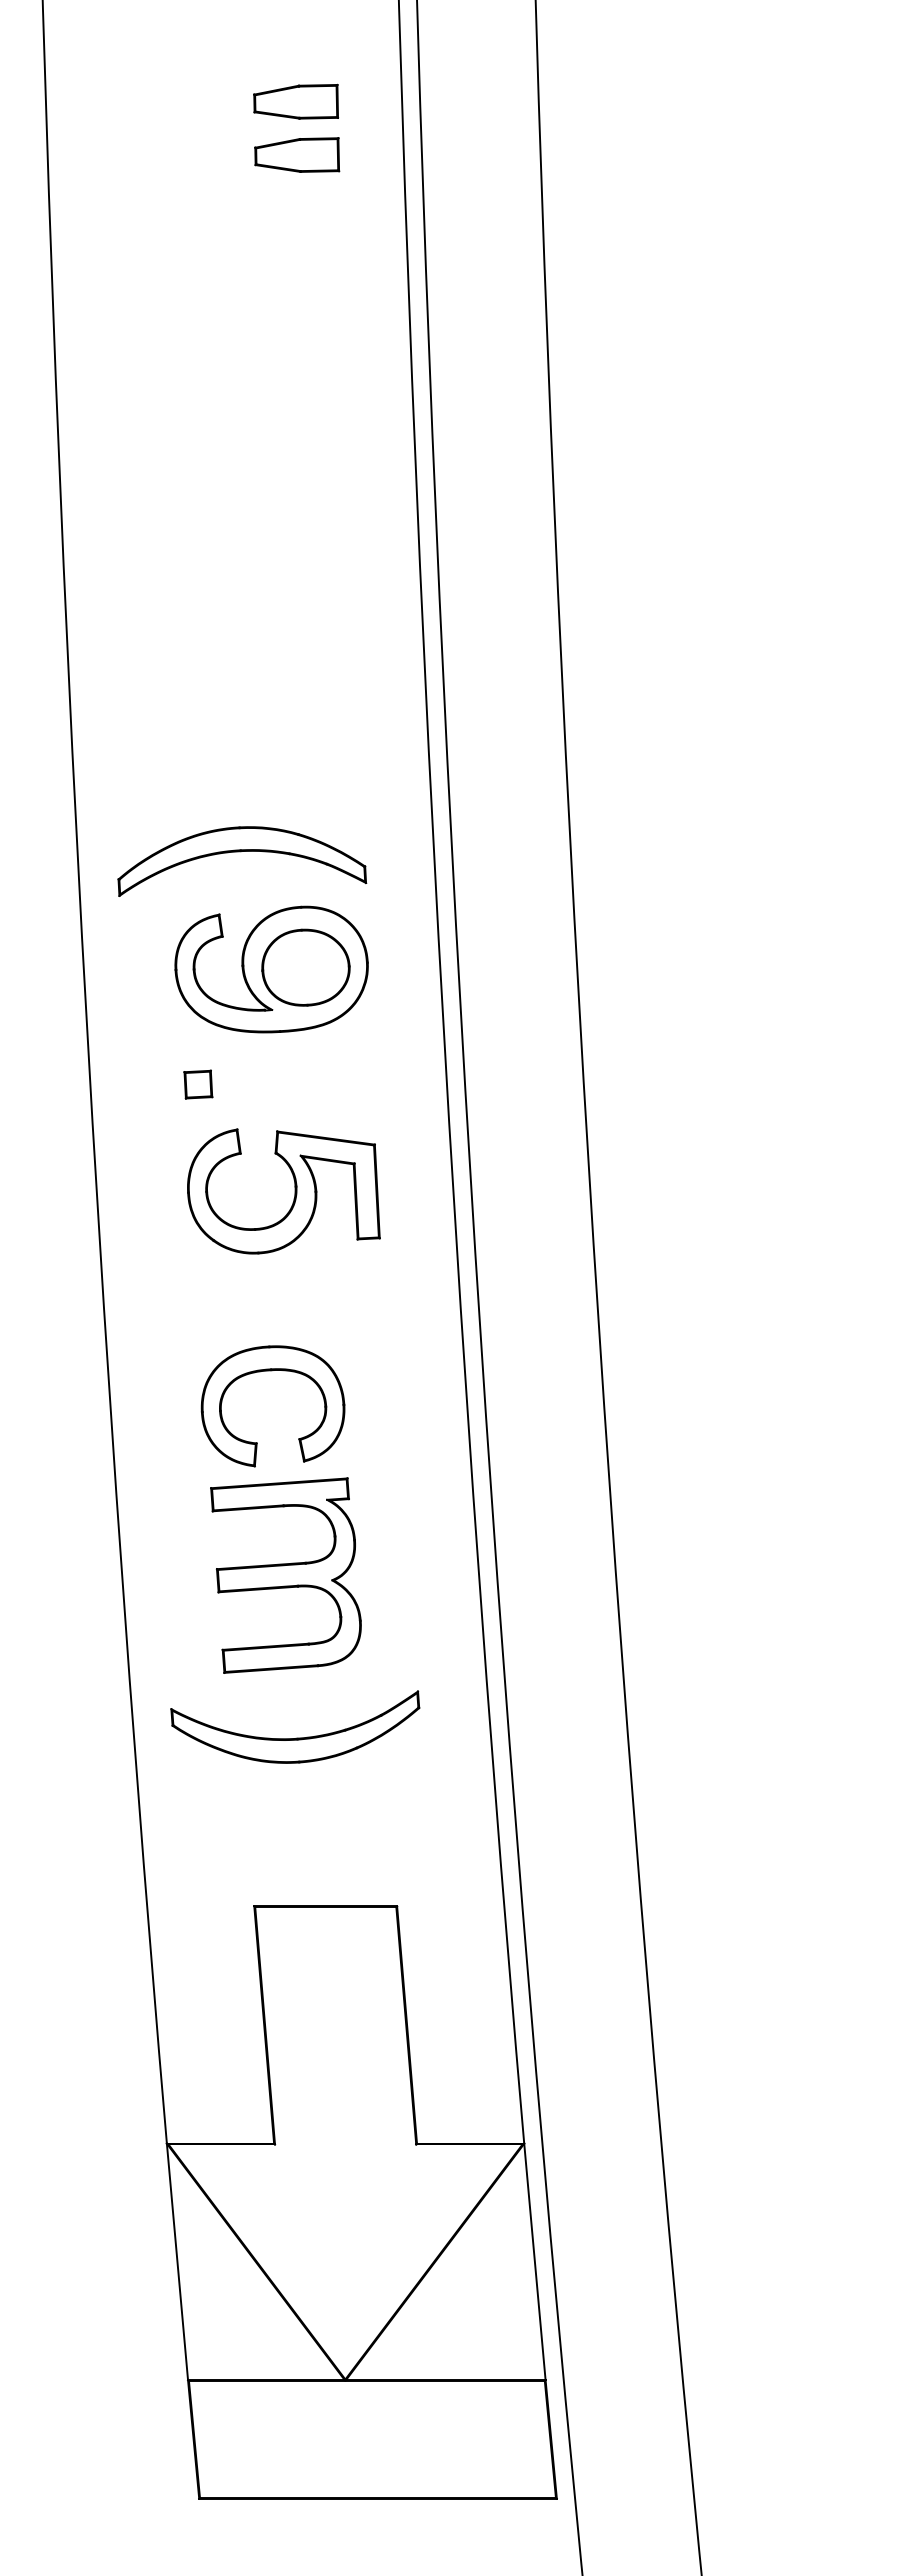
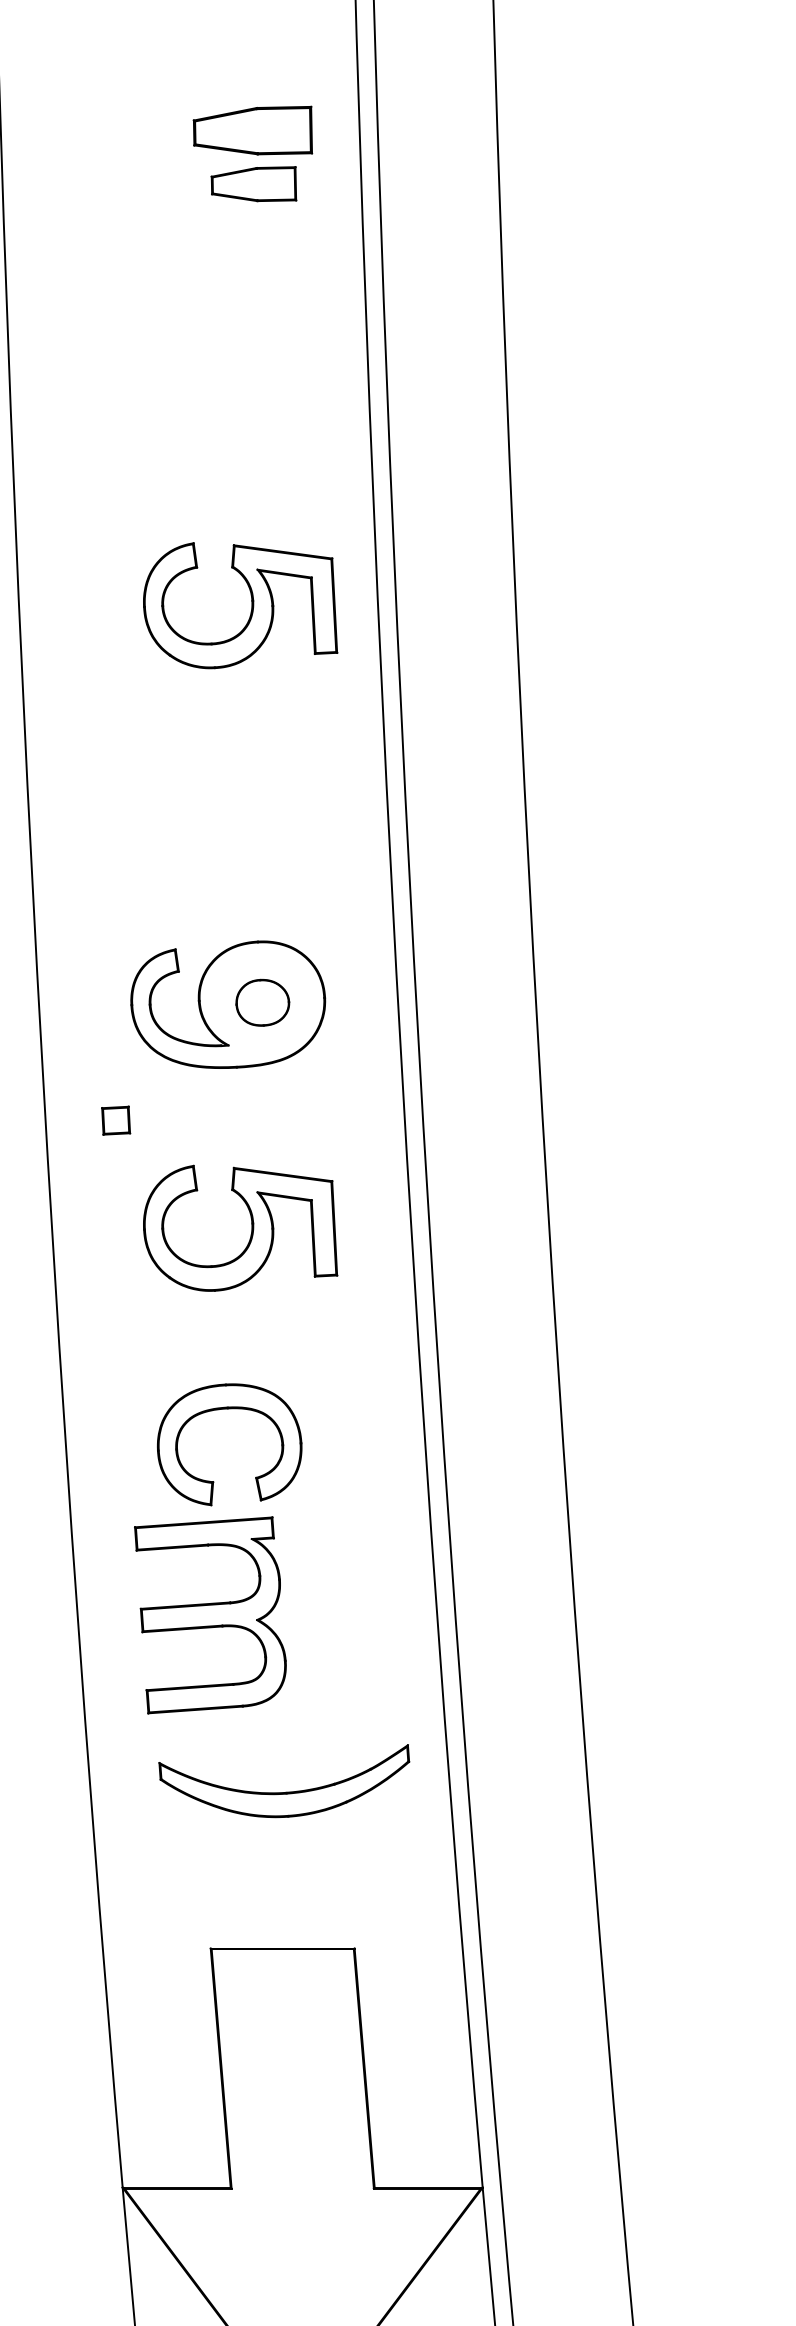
part: (295, 101) -> (252, 130), size x1.4
part: (294, 573) -> (251, 605), added
part: (241, 852) -> (197, 886), removed
part: (305, 967) -> (262, 1002), size x0.6
part: (198, 1084) -> (116, 1120), moved
part: (285, 1575) -> (209, 1615), moved
part: (296, 1737) -> (285, 1791), moved

